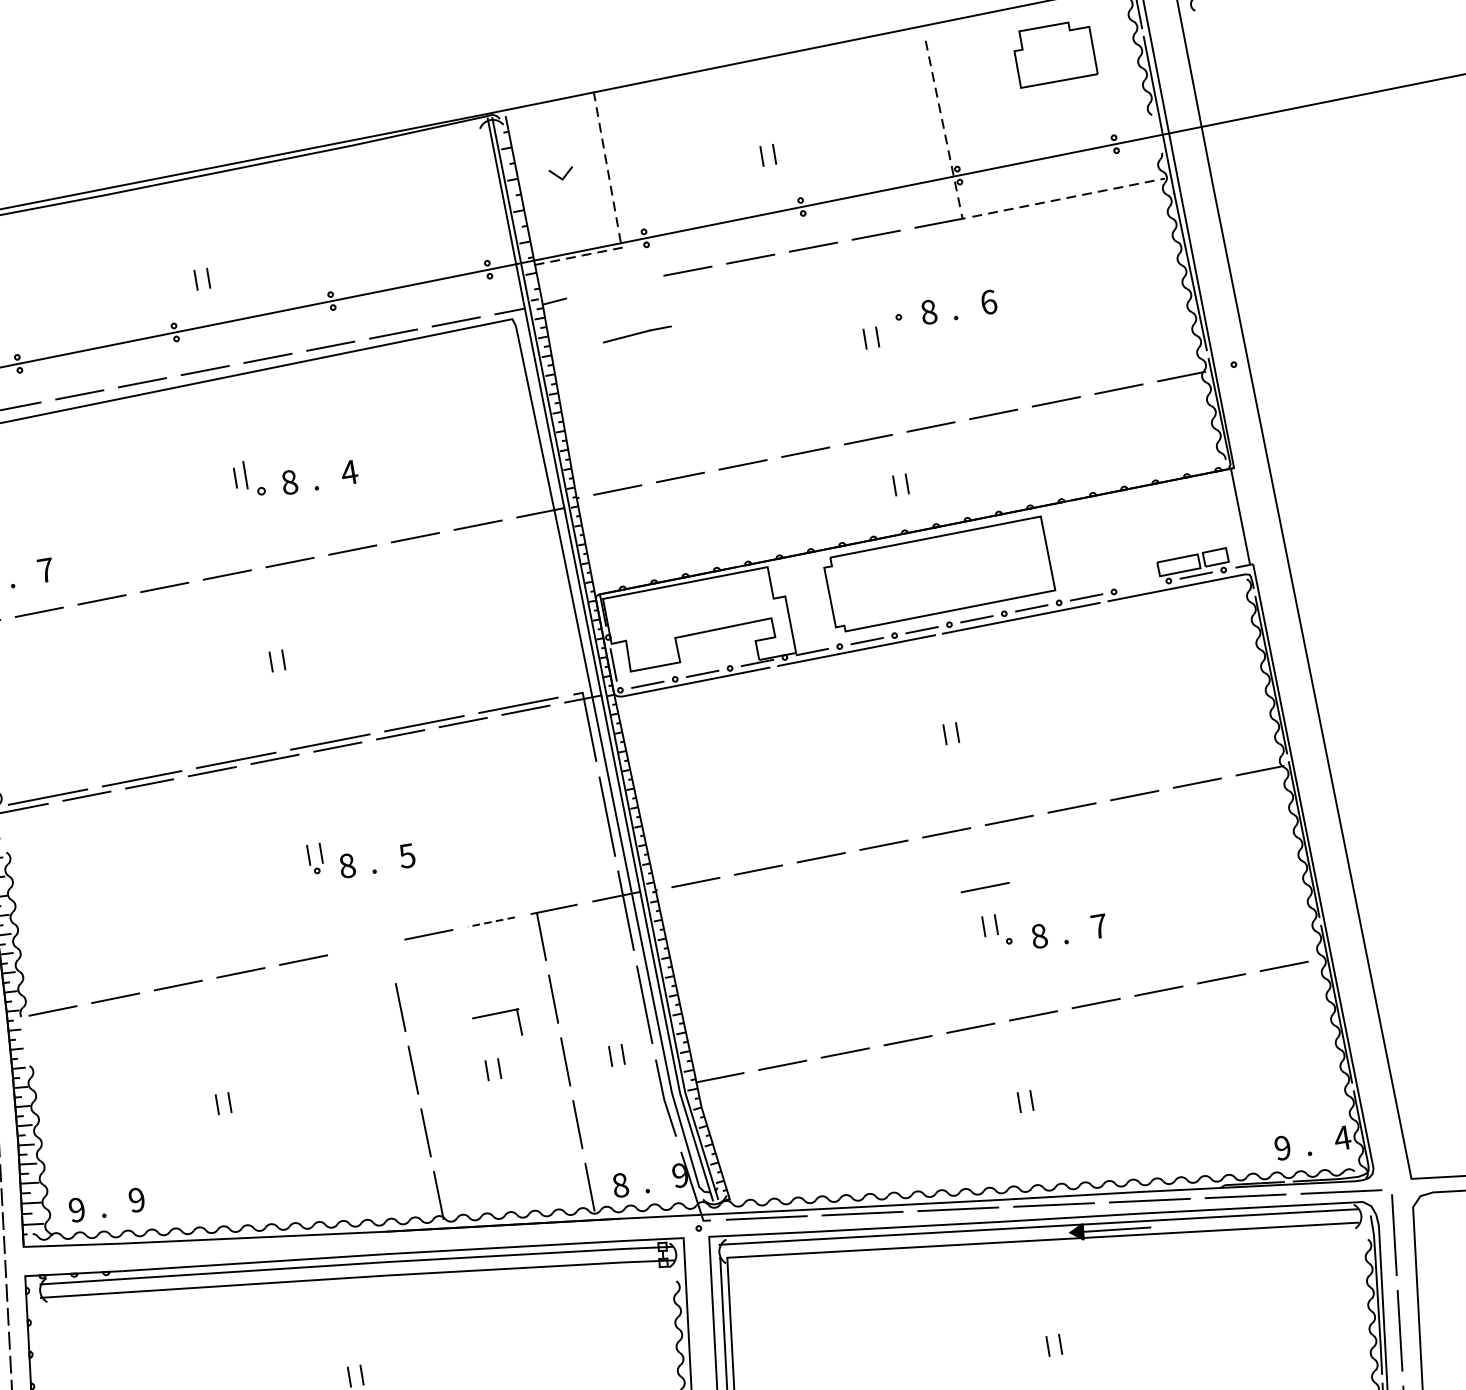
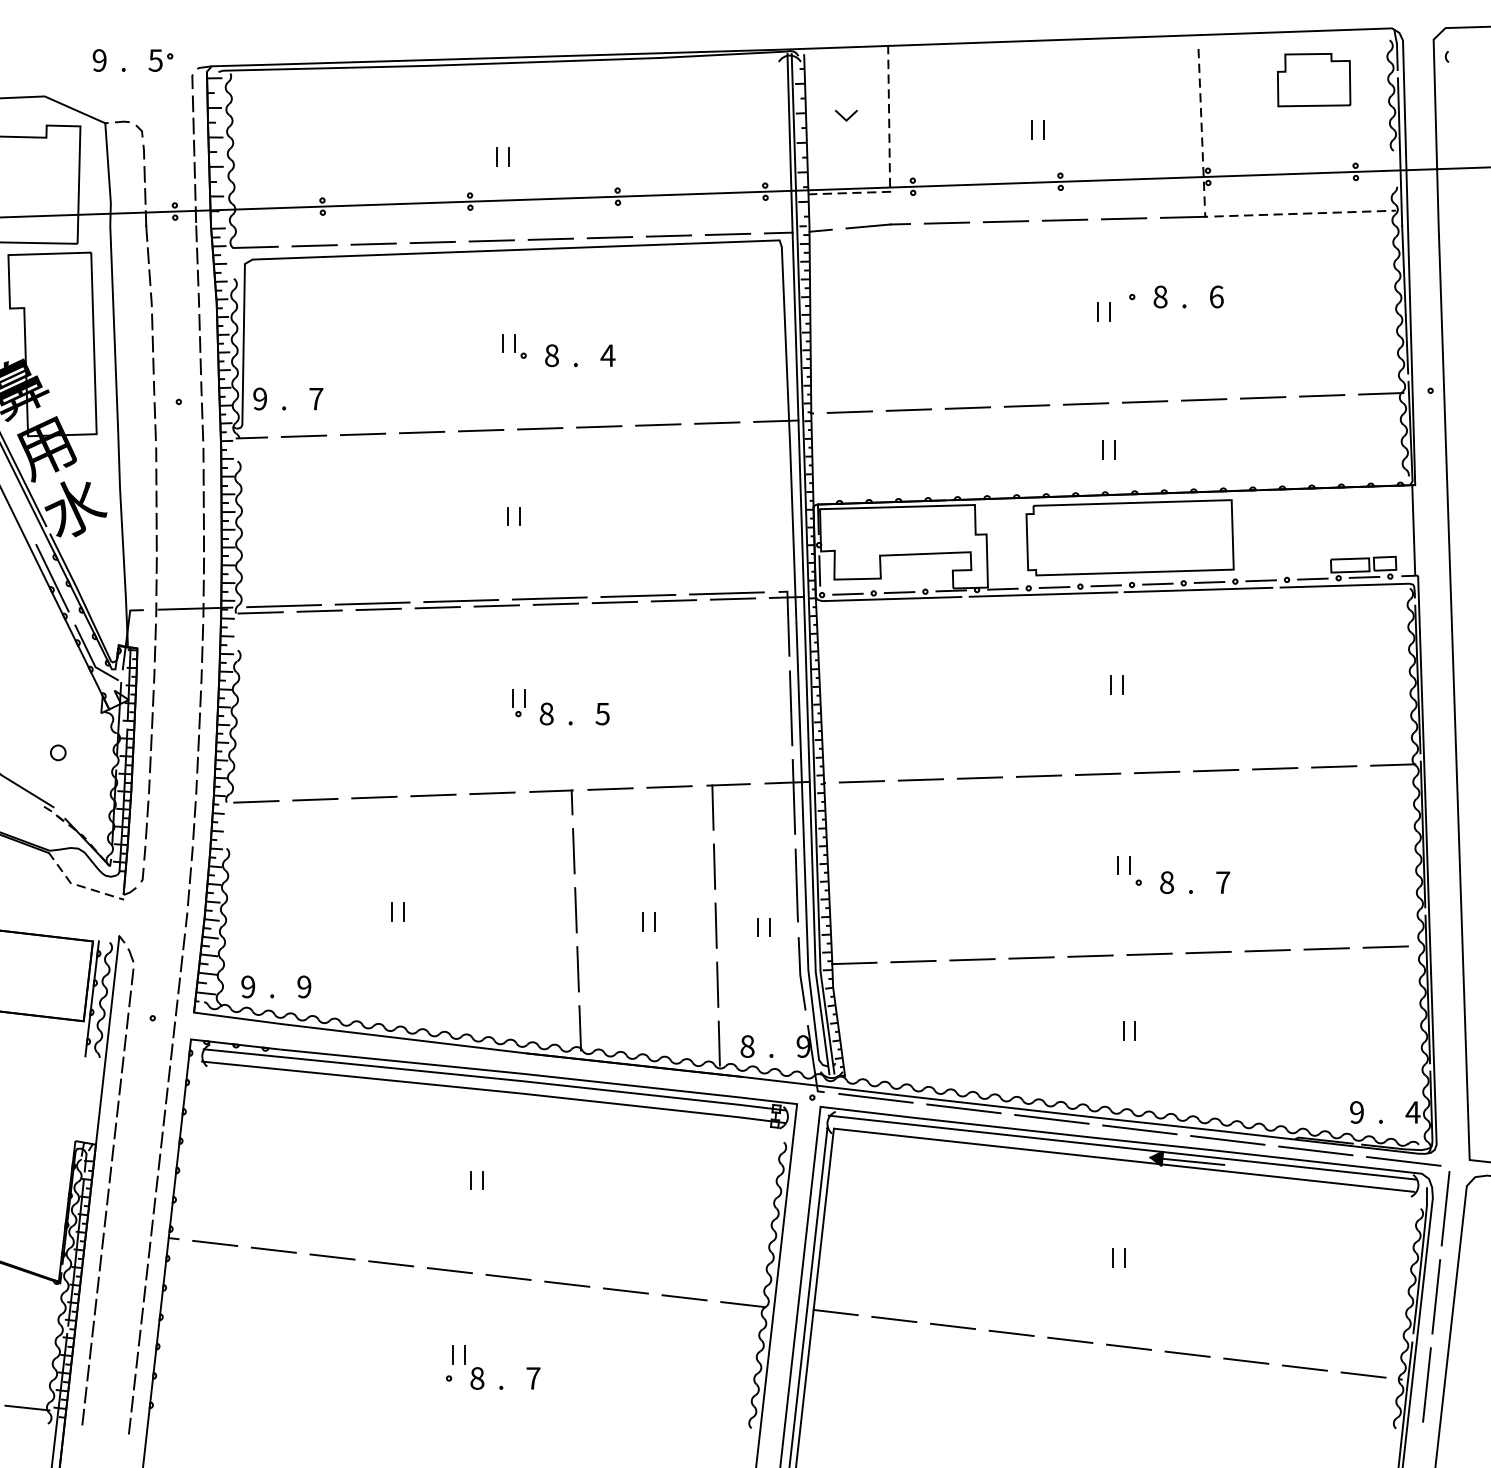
line: (636, 334) -> (877, 226), moved
part: (254, 478) -> (520, 346), size x0.71
line: (1140, 585) -> (1312, 578), added
line: (984, 887) -> (1124, 829), removed
line: (491, 922) -> (669, 787), dashed -> solid
part: (495, 1015) -> (551, 792), moved

